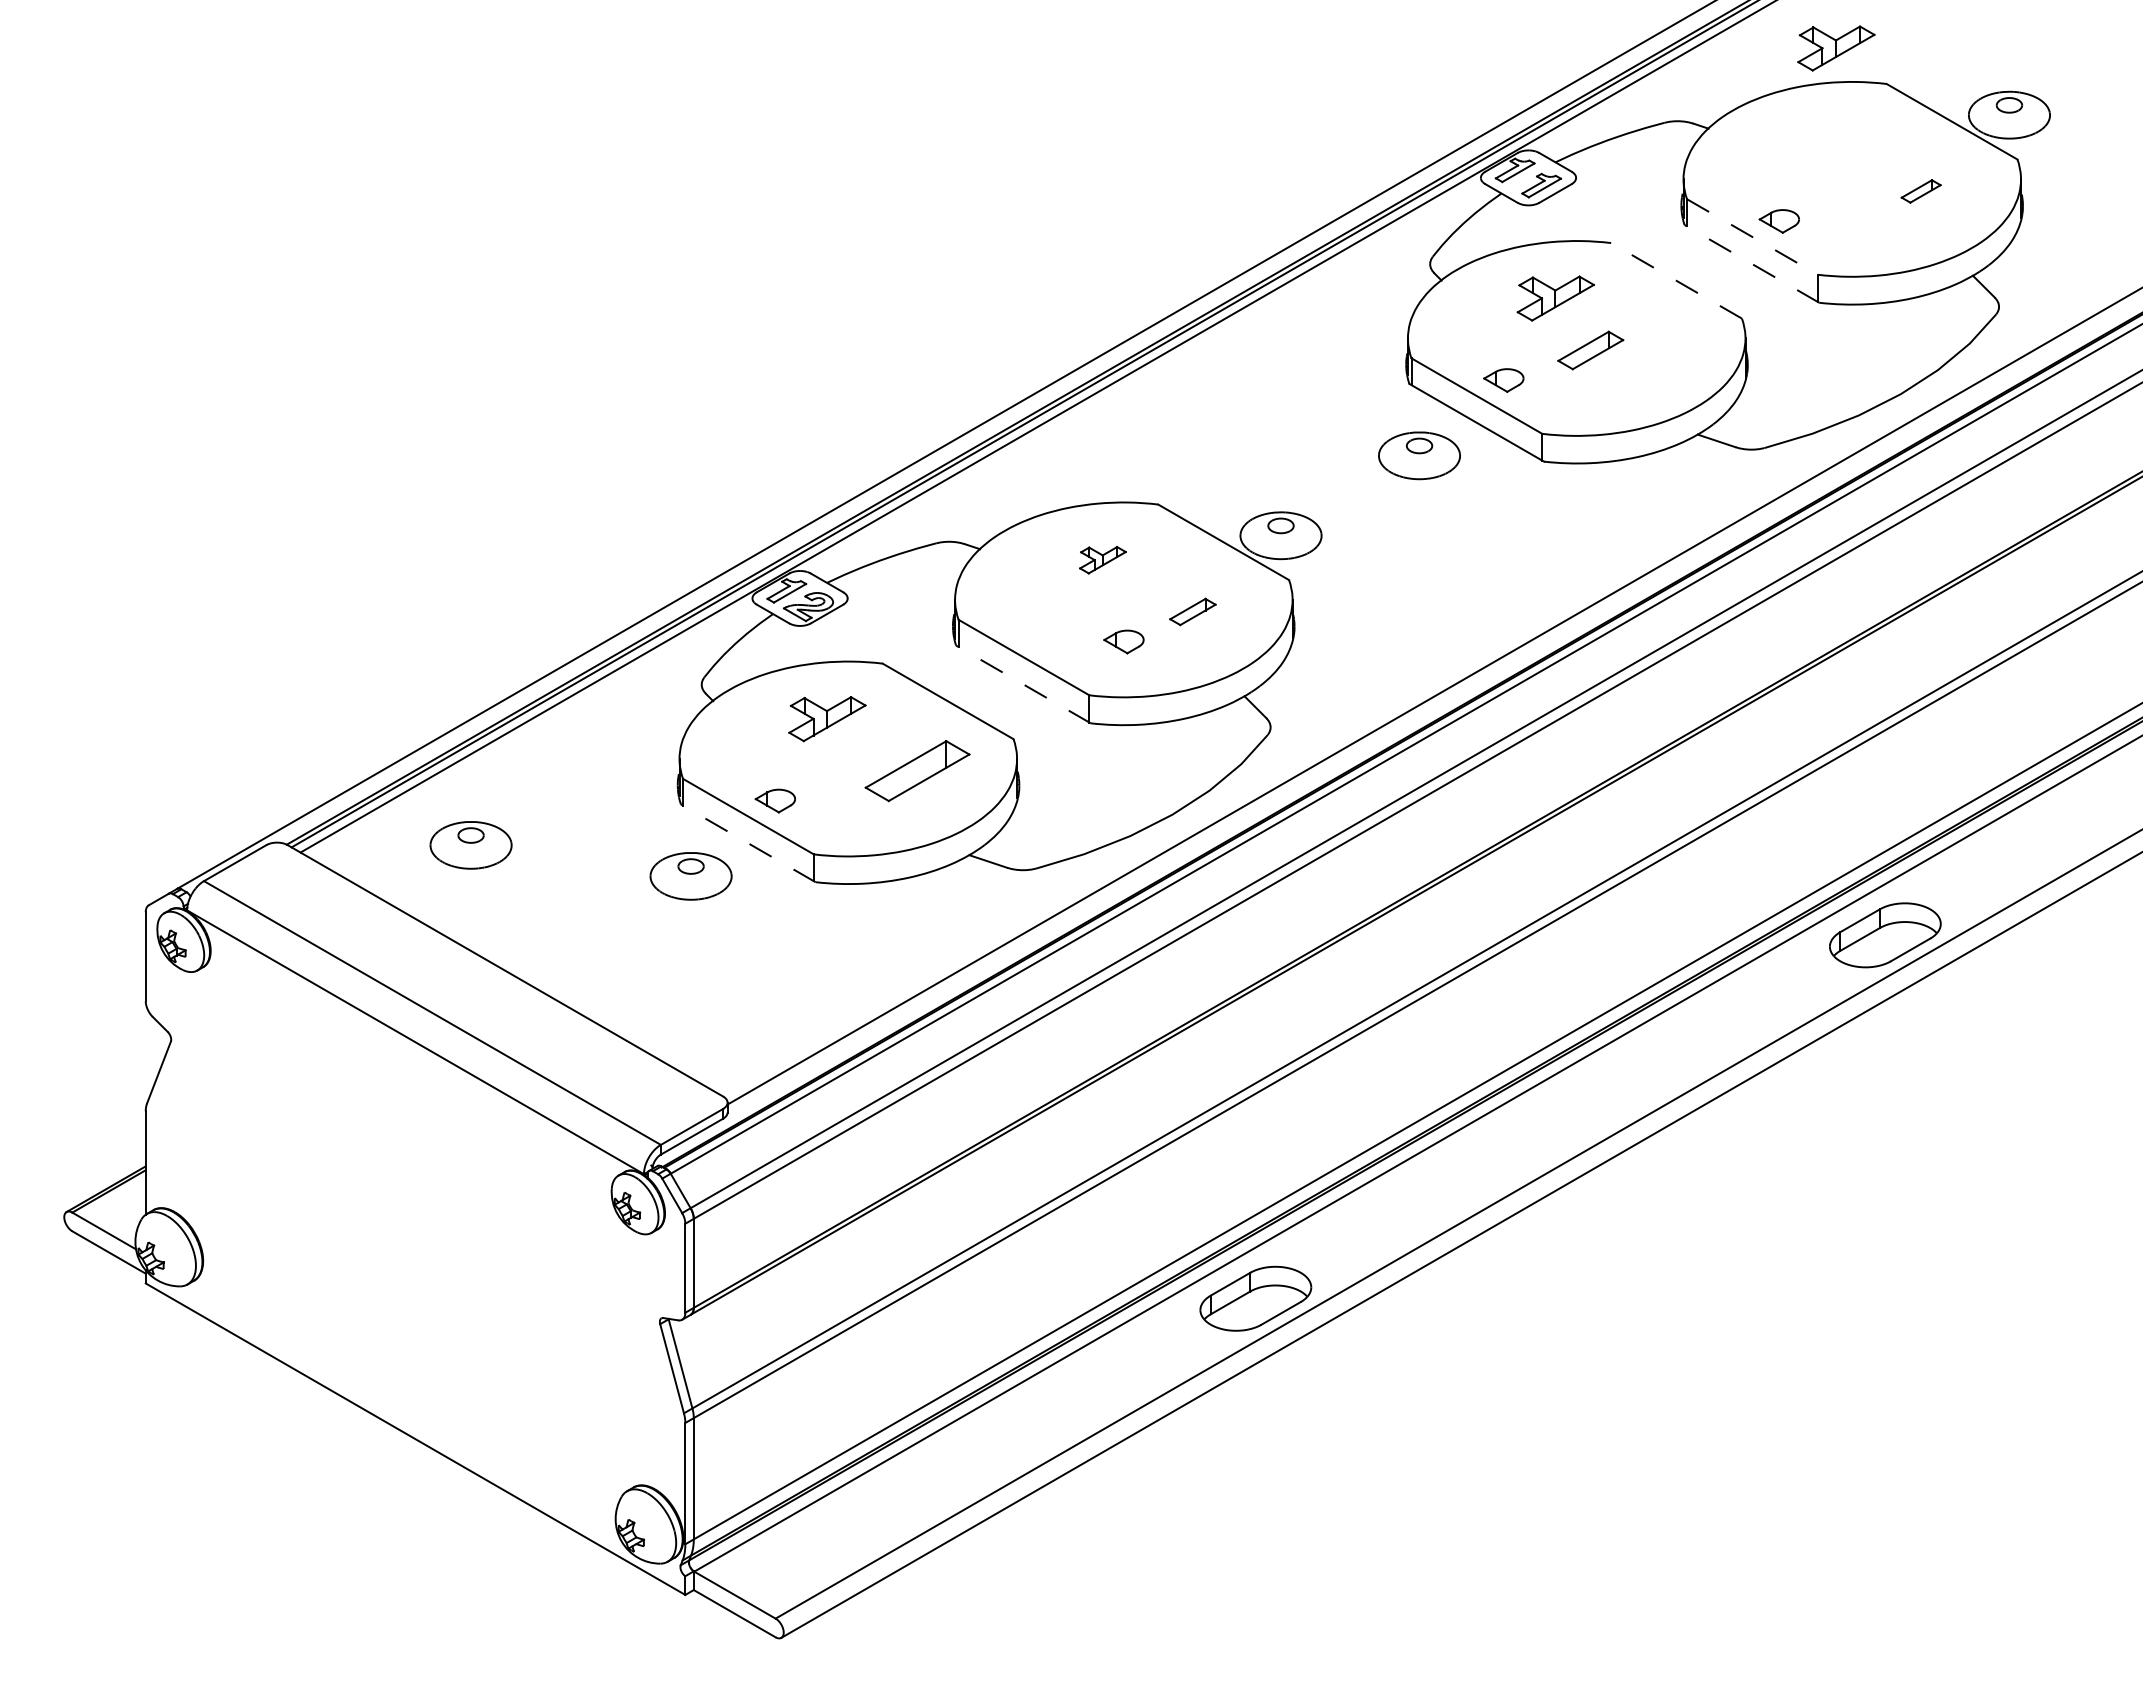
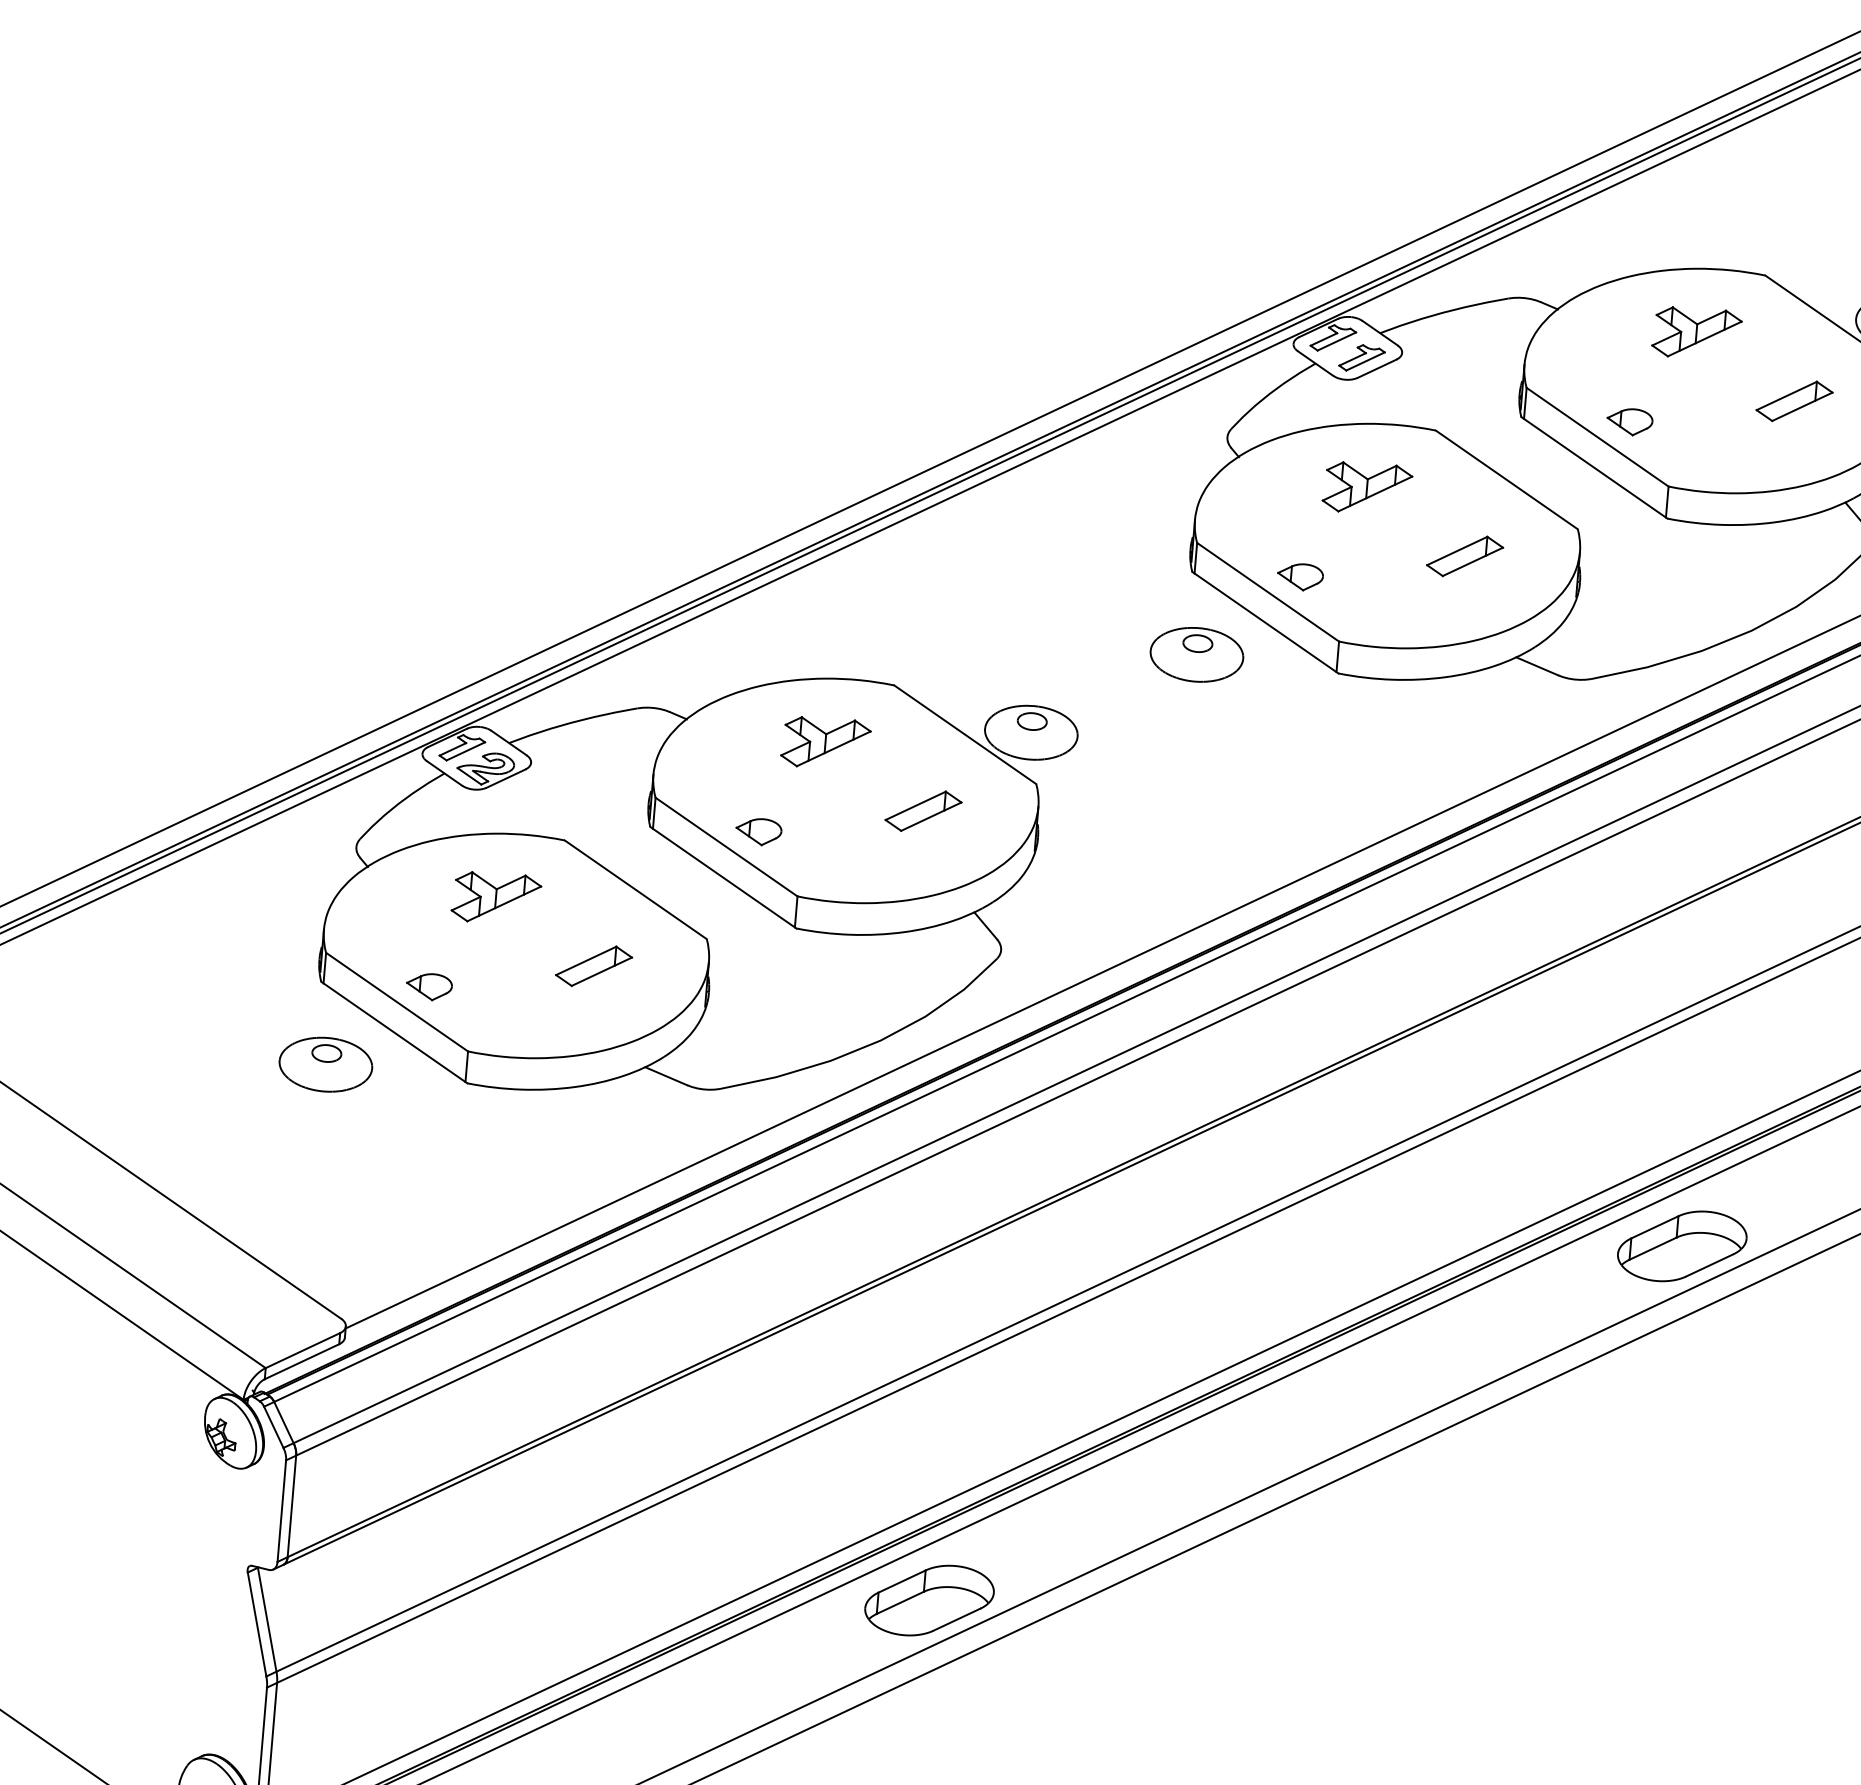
part: (1836, 48) -> (1697, 333), moved
part: (1920, 191) -> (1793, 401), size x1.67
line: (1752, 237) -> (1597, 437), dashed -> solid
line: (1751, 263) -> (1593, 467), dashed -> solid
line: (1676, 280) -> (1506, 479), dashed -> solid
part: (1590, 350) -> (1464, 556), moved
part: (1102, 560) -> (825, 743), size x1.67
part: (1192, 611) -> (923, 810), size x1.43
part: (1123, 641) -> (758, 831), moved
line: (1023, 684) -> (723, 877), dashed -> solid
part: (916, 770) -> (593, 965), size x0.62
line: (748, 843) -> (394, 1032), dashed -> solid
part: (470, 845) -> (77, 1008), removed

